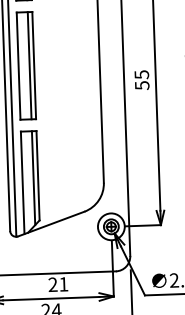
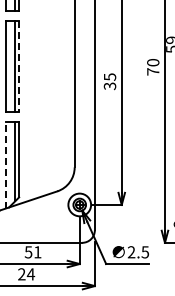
line: (34, 66) -> (19, 66), solid -> dashed
text: (141, 84) -> (109, 85), 55 -> 35
line: (22, 182) -> (5, 164), solid -> dashed
text: (52, 285) -> (28, 252), 21 -> 51

